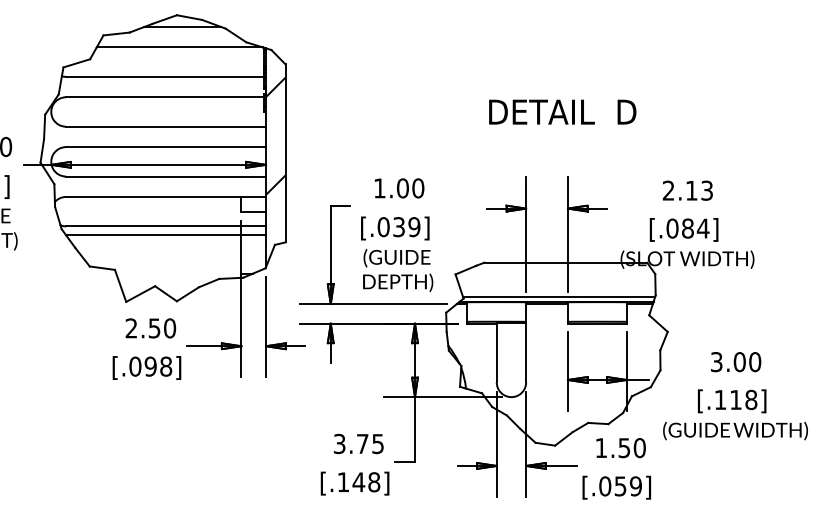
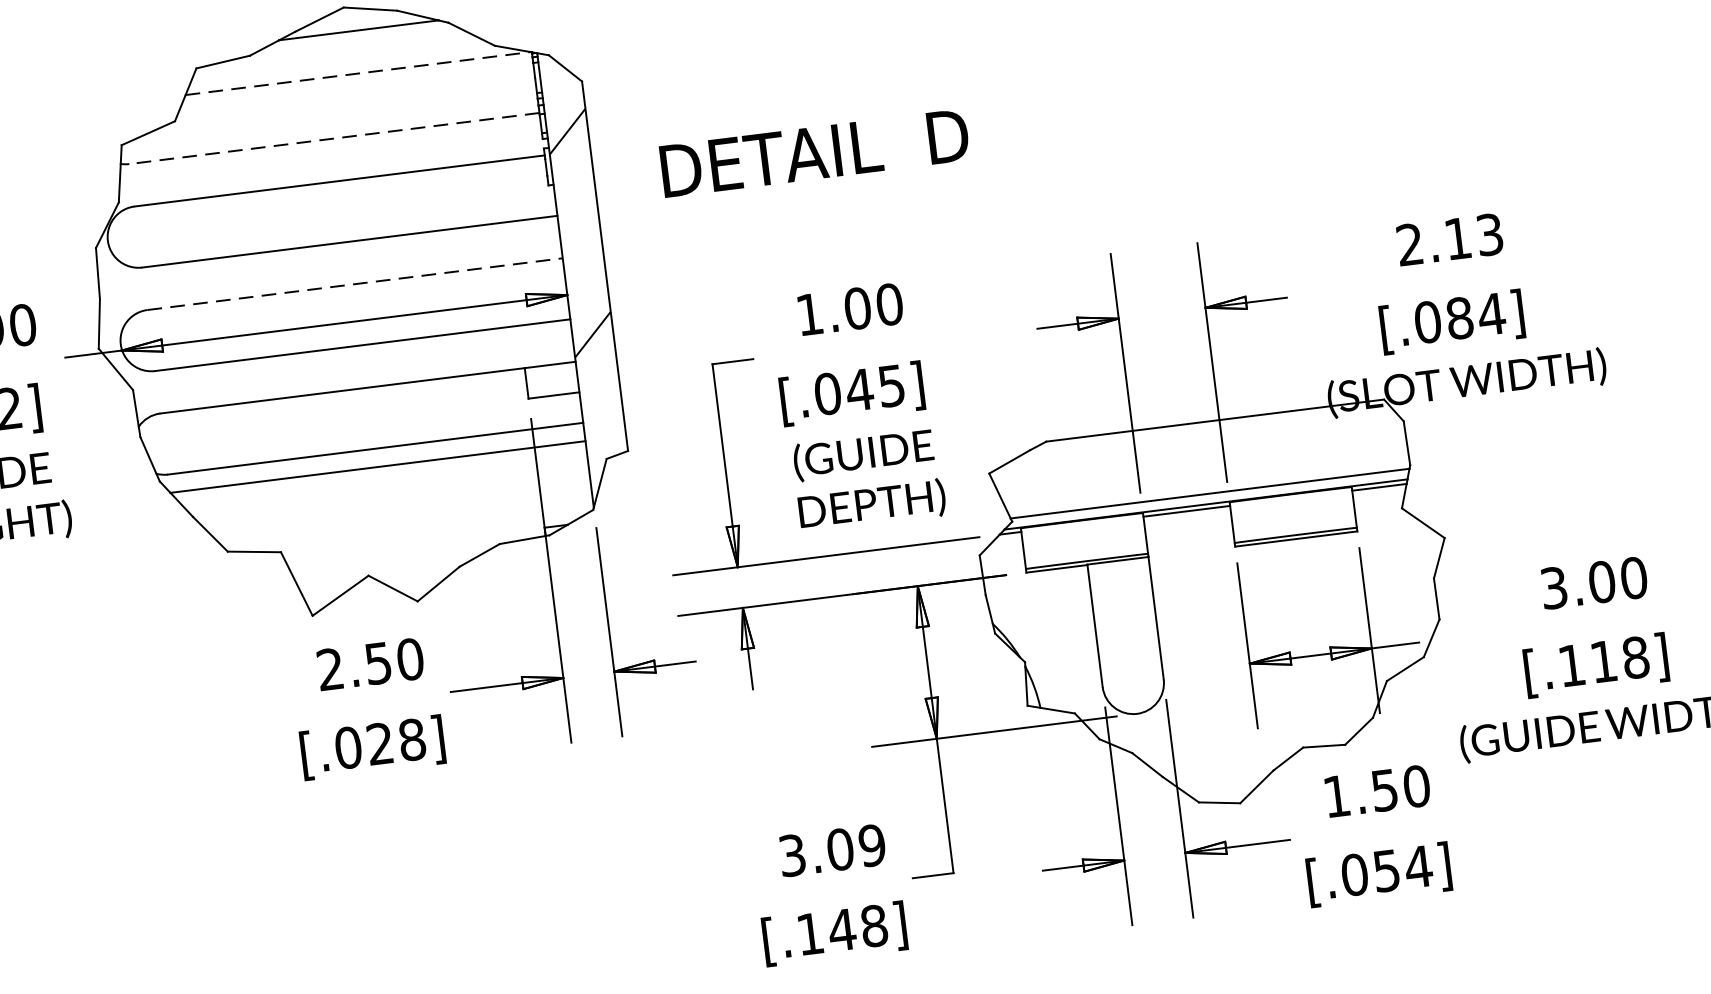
line: (180, 47) -> (359, 73), solid -> dashed
line: (164, 76) -> (333, 137), solid -> dashed
text: (562, 111) -> (814, 151), moved
line: (166, 147) -> (356, 284), solid -> dashed
text: (406, 227) -> (875, 388), [.039] -> [.045]
text: (150, 366) -> (379, 743), [.098] -> [.028]
text: (370, 443) -> (856, 846), 3.75 -> 3.09
text: (635, 486) -> (1417, 867), [.059] -> [.054]

